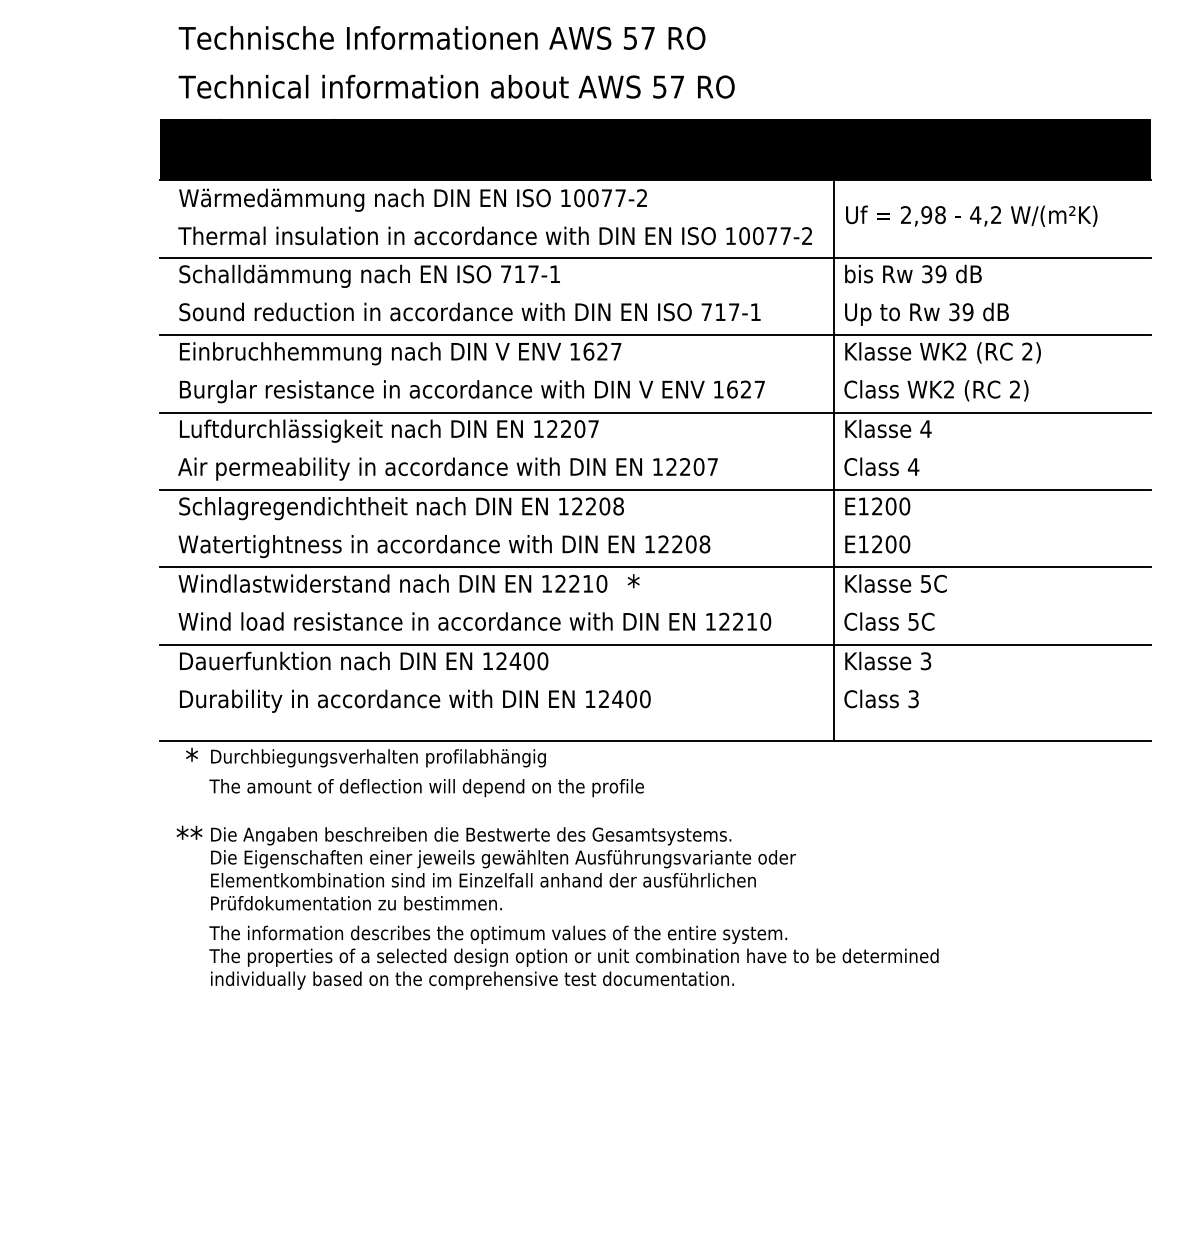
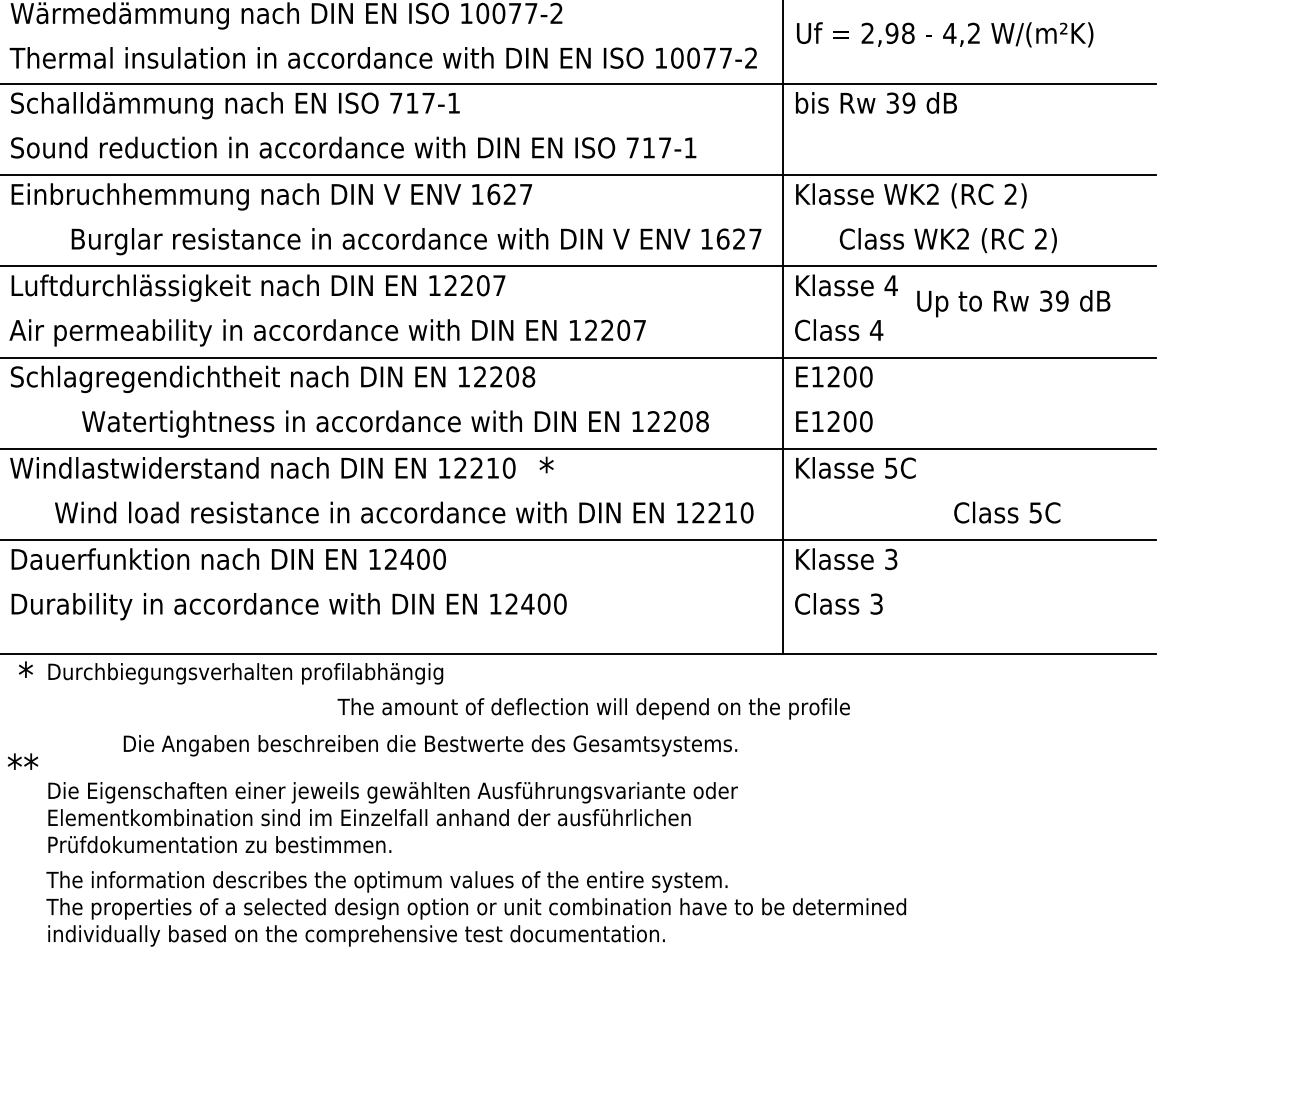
text: (926, 313) -> (1013, 302), moved
text: (936, 390) -> (948, 240), moved
text: (472, 391) -> (416, 241), moved
text: (444, 546) -> (395, 424), moved
text: (474, 621) -> (403, 512), moved
text: (889, 621) -> (1007, 512), moved
text: (426, 788) -> (593, 709), moved
text: (471, 836) -> (430, 745), moved

